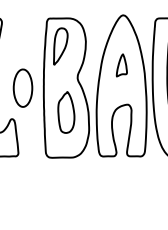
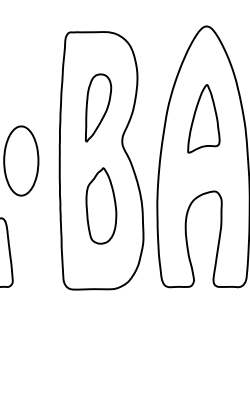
part: (60, 46) -> (97, 107), moved
part: (121, 65) -> (203, 119), size x1.67

